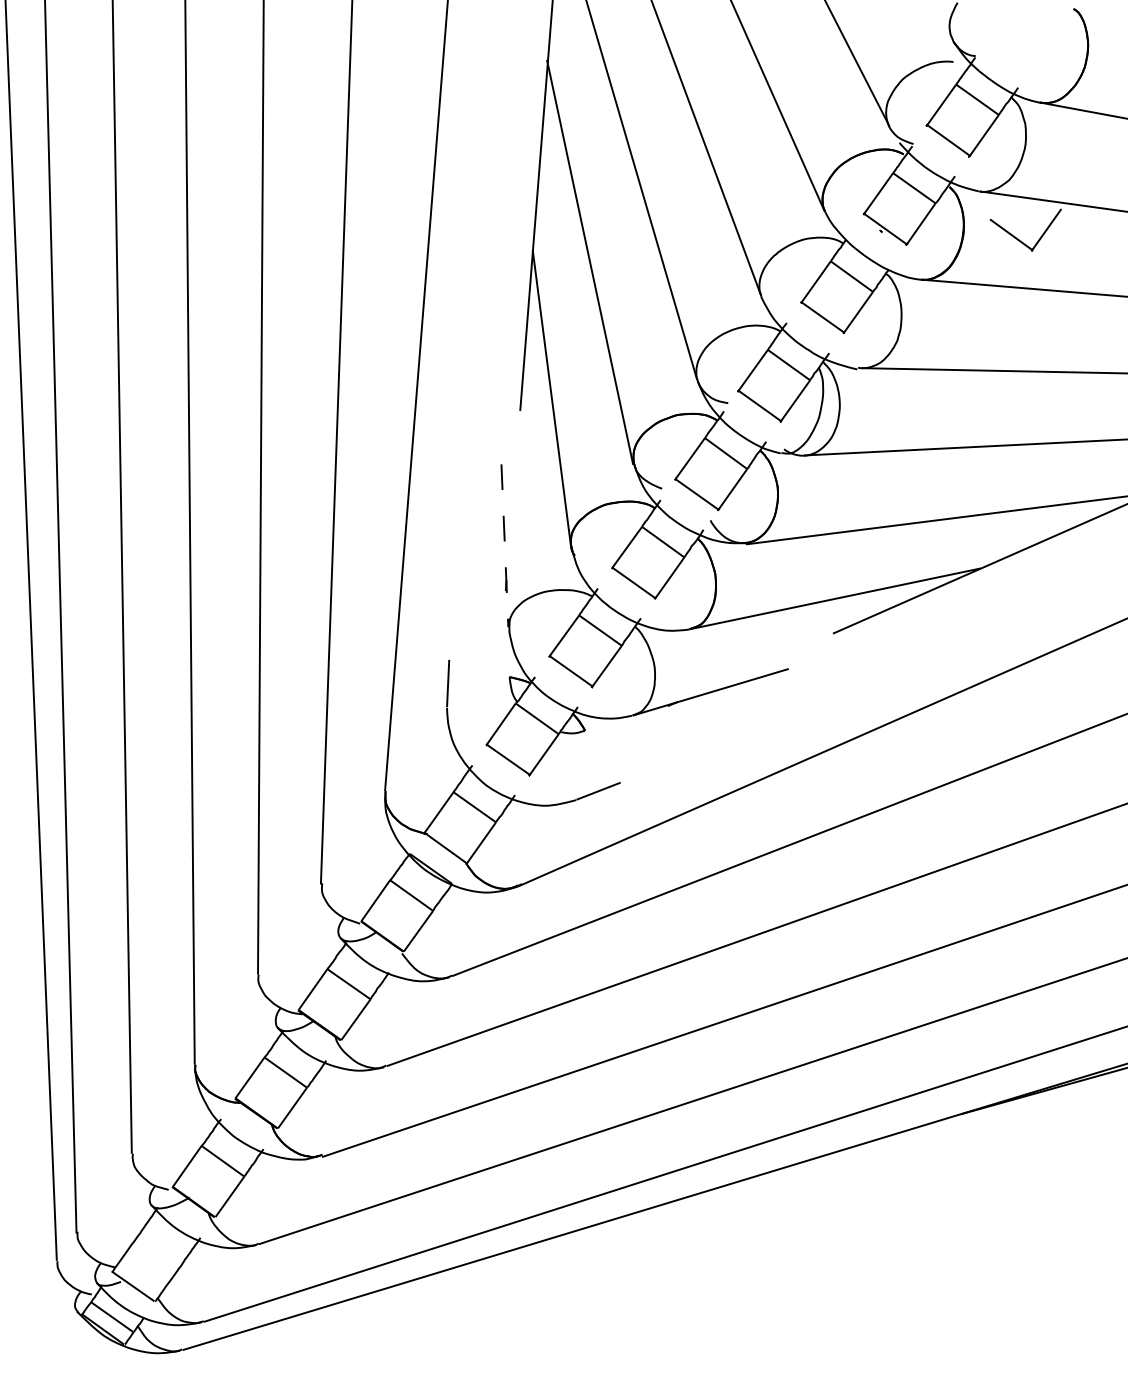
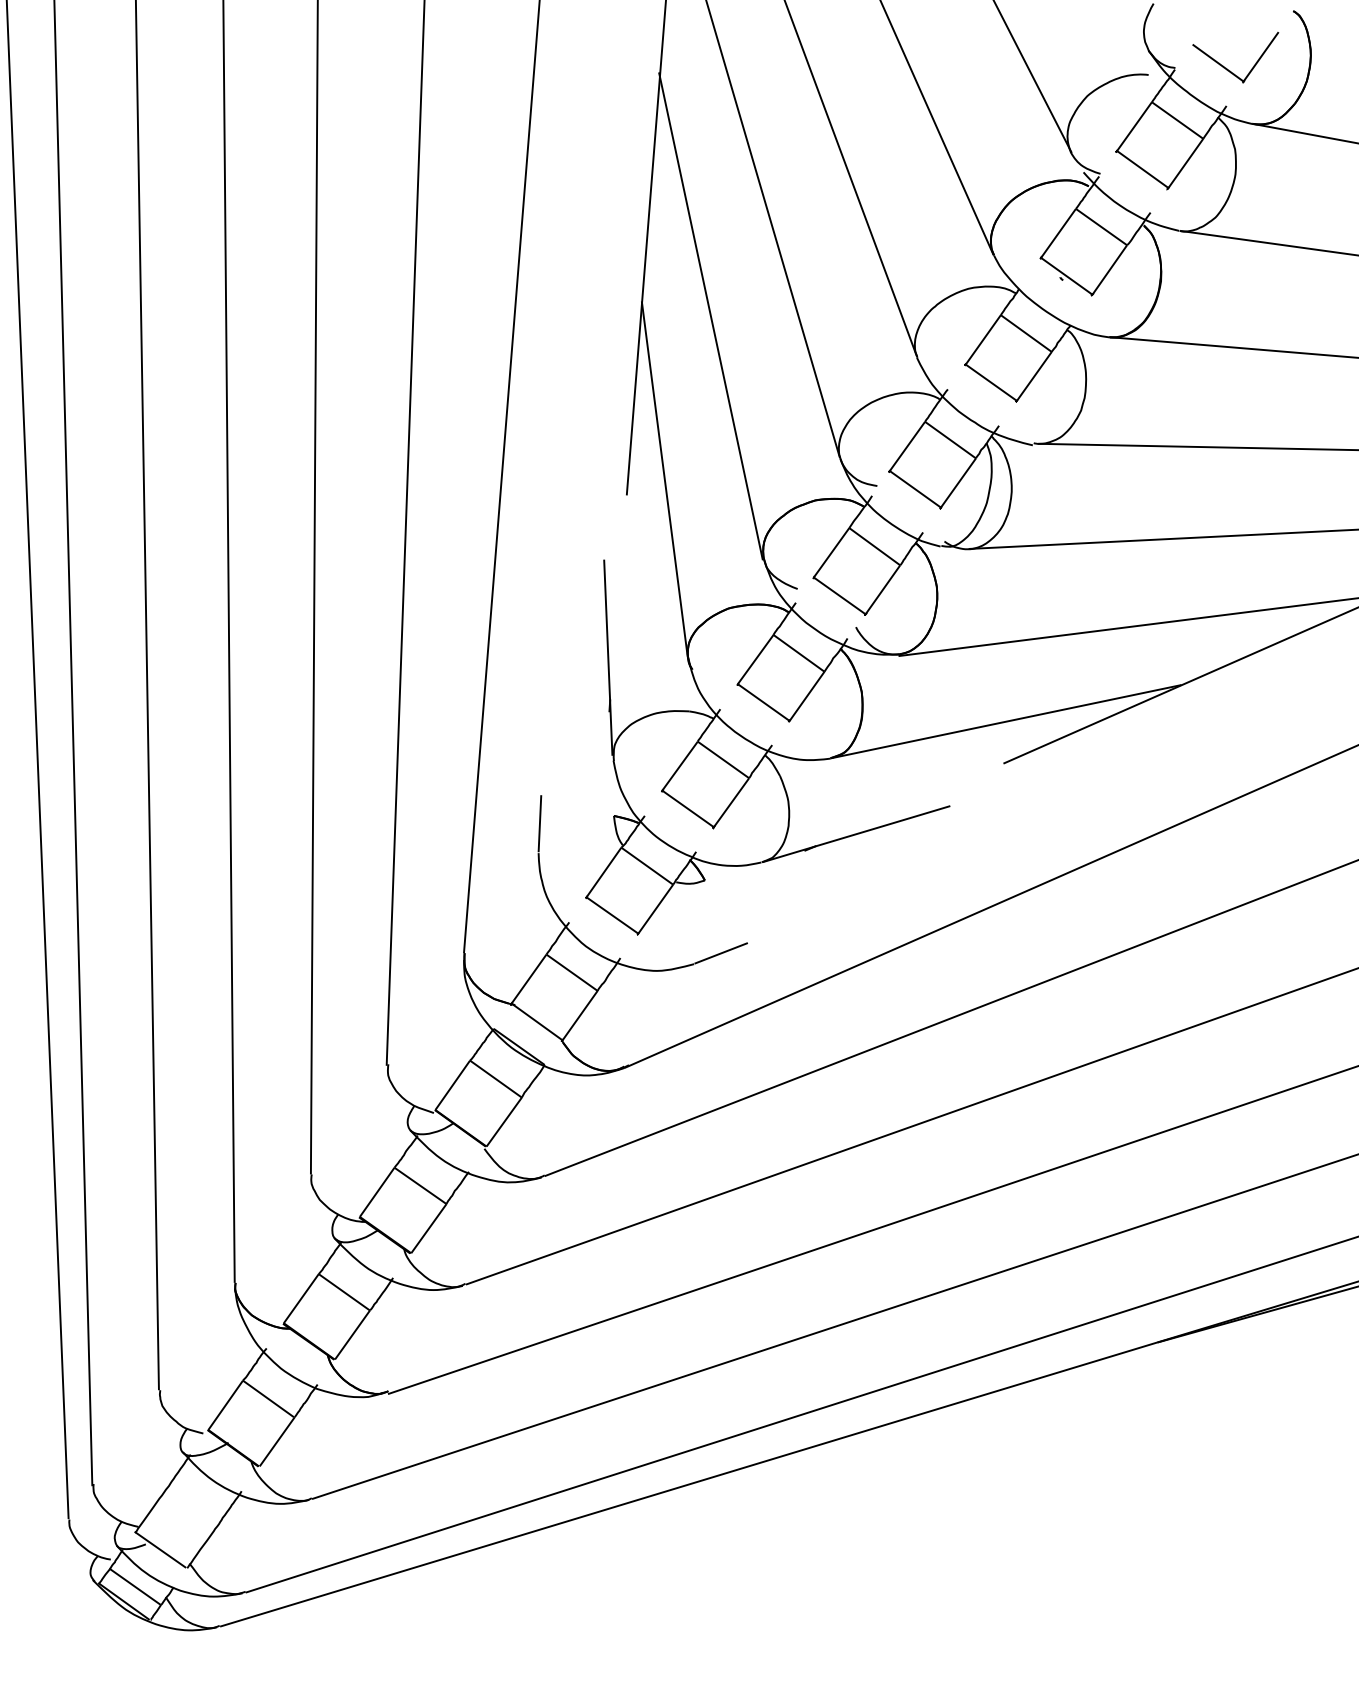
part: (1018, 238) -> (1226, 67), moved
line: (505, 546) -> (608, 658), dashed -> solid

